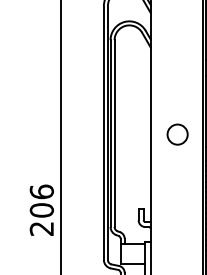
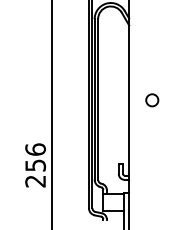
circle: (177, 134) -> (152, 100), size x0.7
text: (41, 210) -> (35, 165), 206 -> 256

